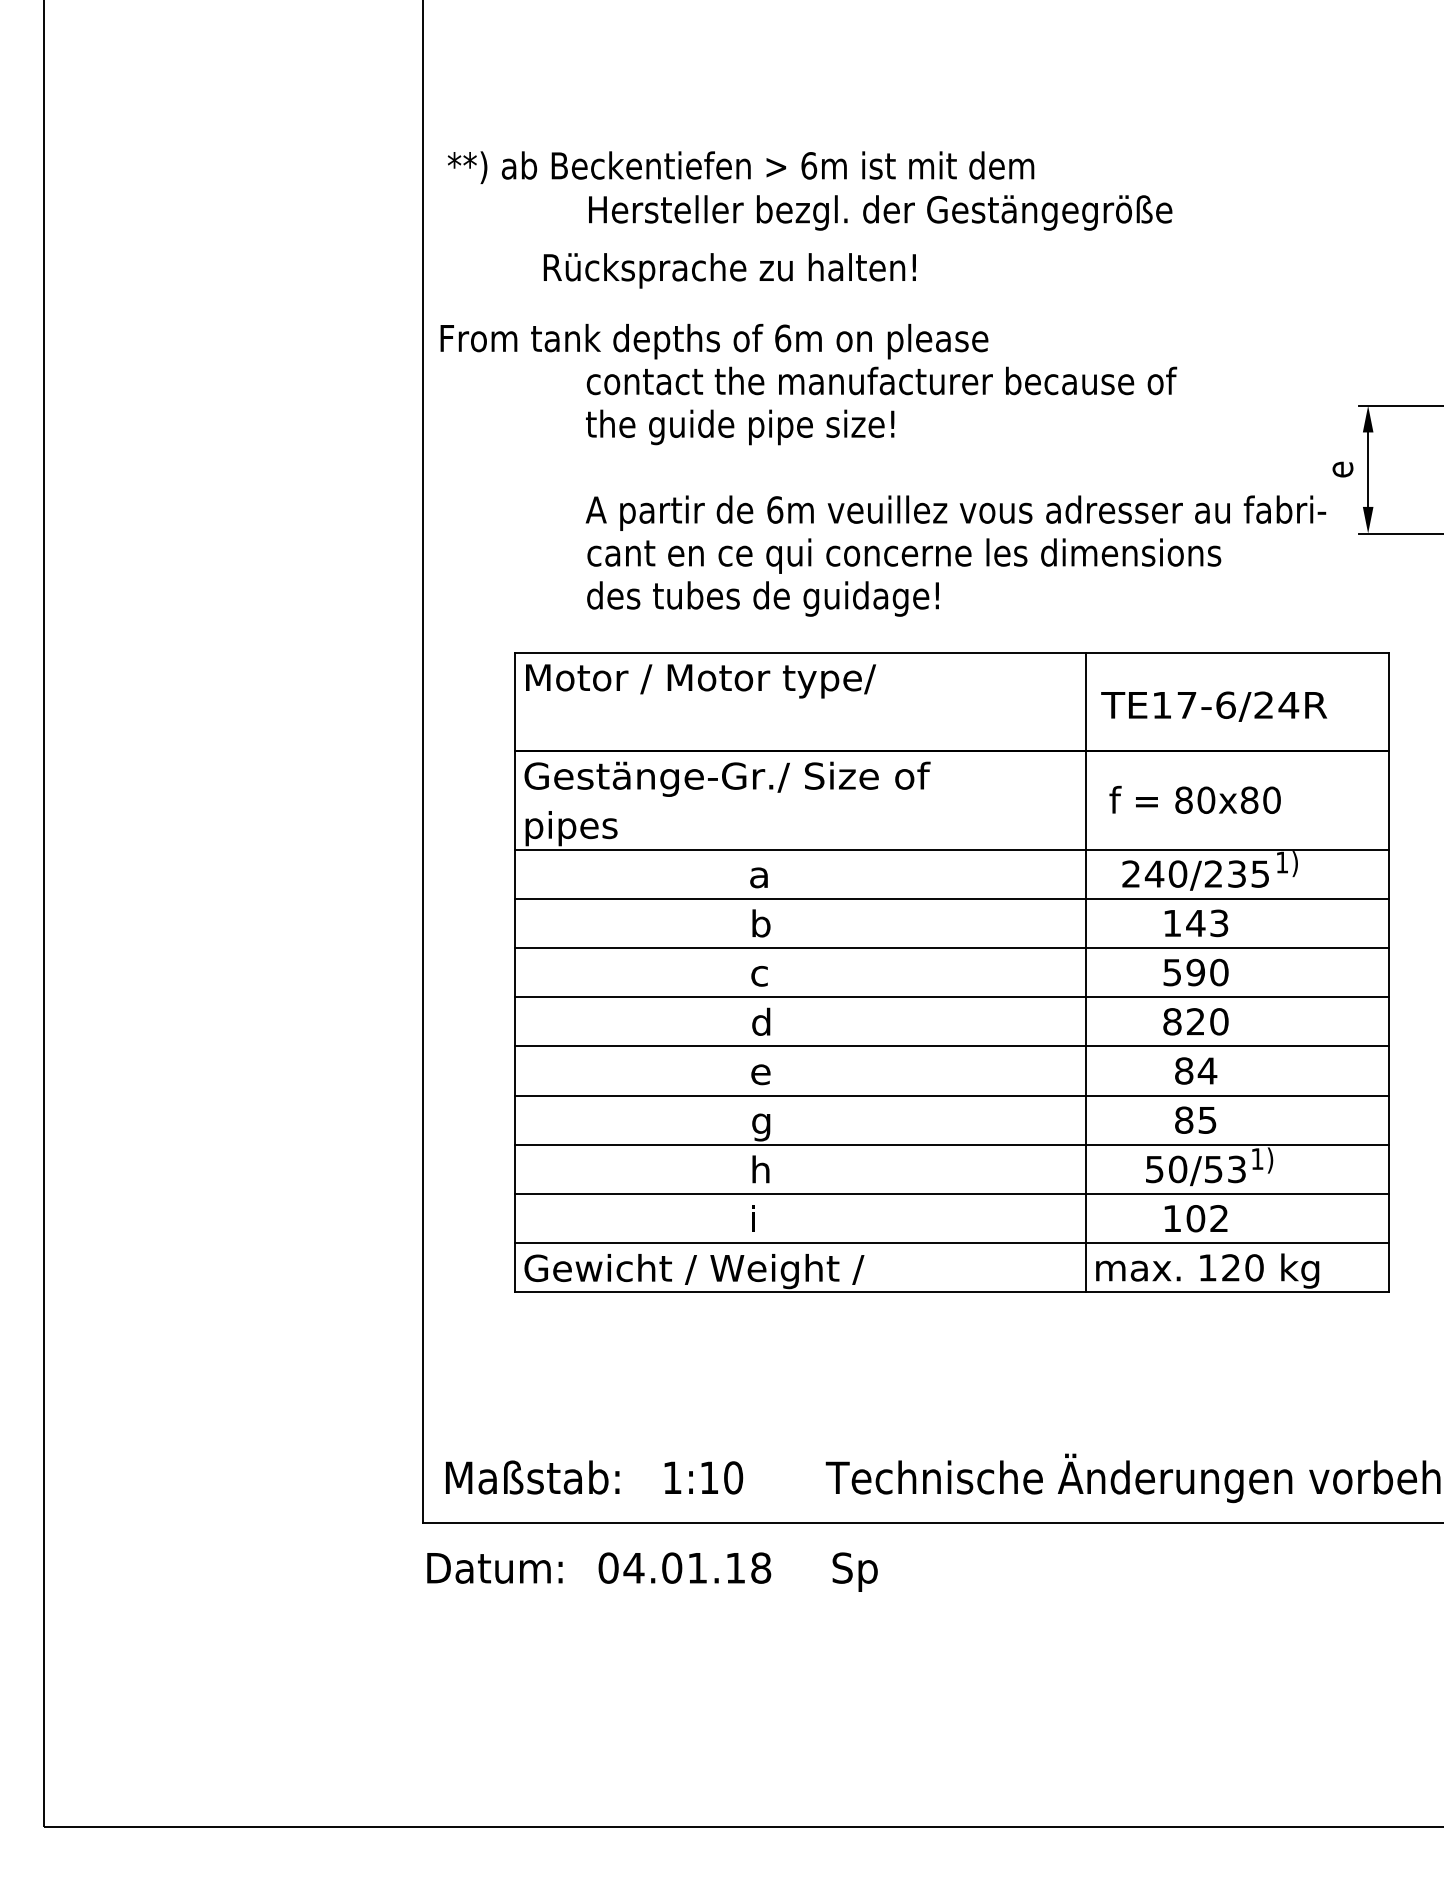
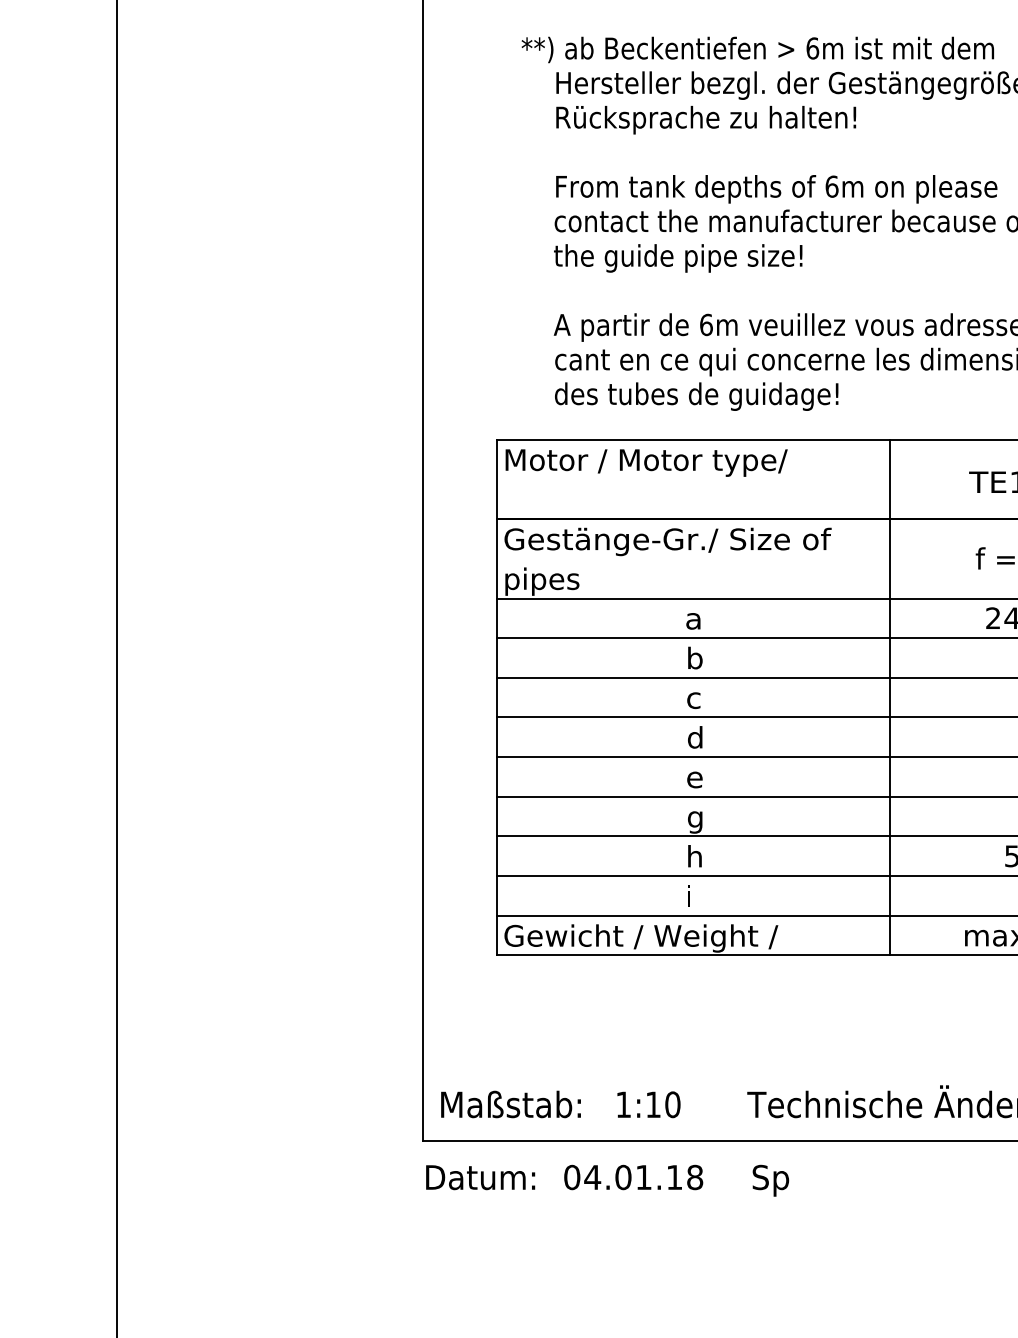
text: (740, 167) -> (757, 49), moved
text: (729, 270) -> (705, 119), moved
text: (714, 341) -> (776, 189), moved
line: (1085, 972) -> (889, 697), moved

